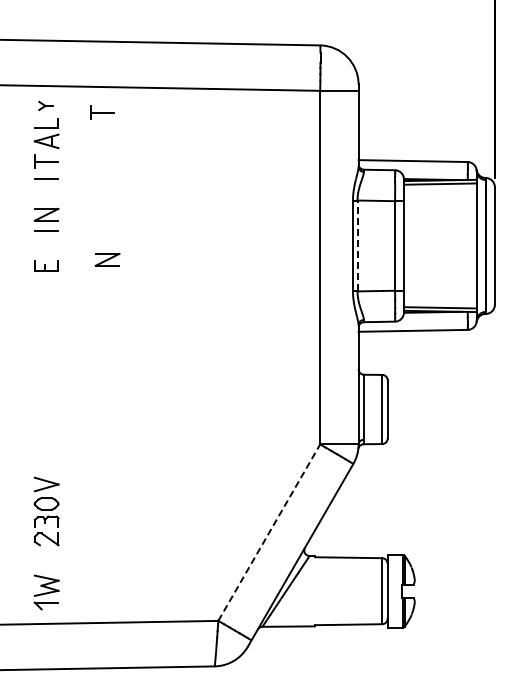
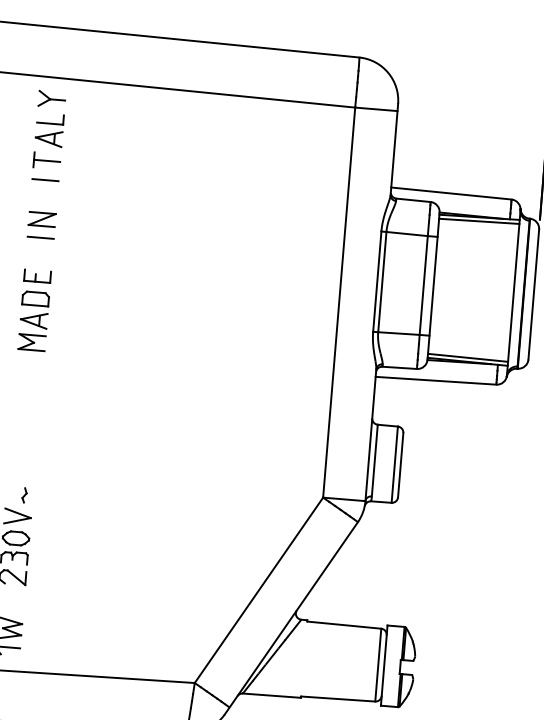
part: (45, 105) -> (50, 98), size x1.67
part: (102, 112) -> (113, 111), removed
line: (357, 245) -> (382, 281), dashed -> solid
part: (107, 259) -> (105, 274), removed
part: (46, 306) -> (33, 320), added
part: (50, 464) -> (23, 495), added
line: (269, 532) -> (259, 590), dashed -> solid

